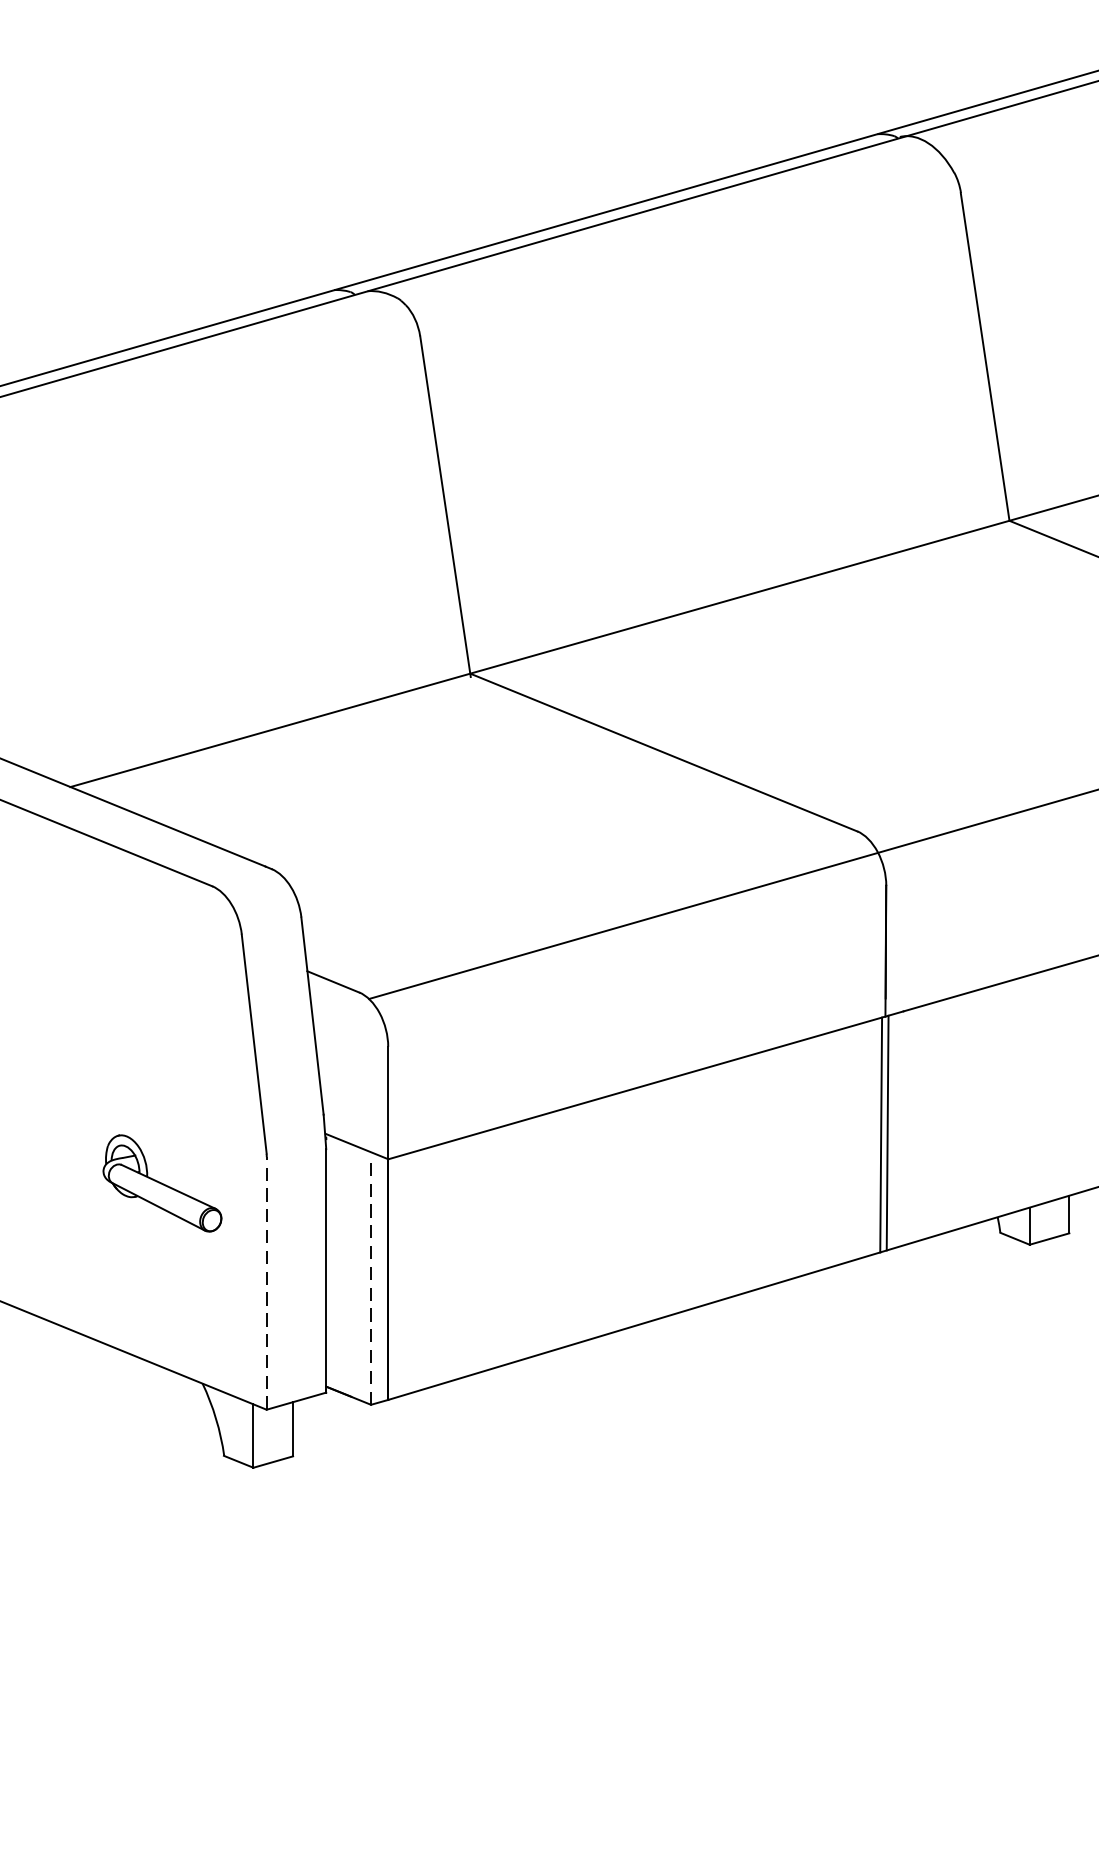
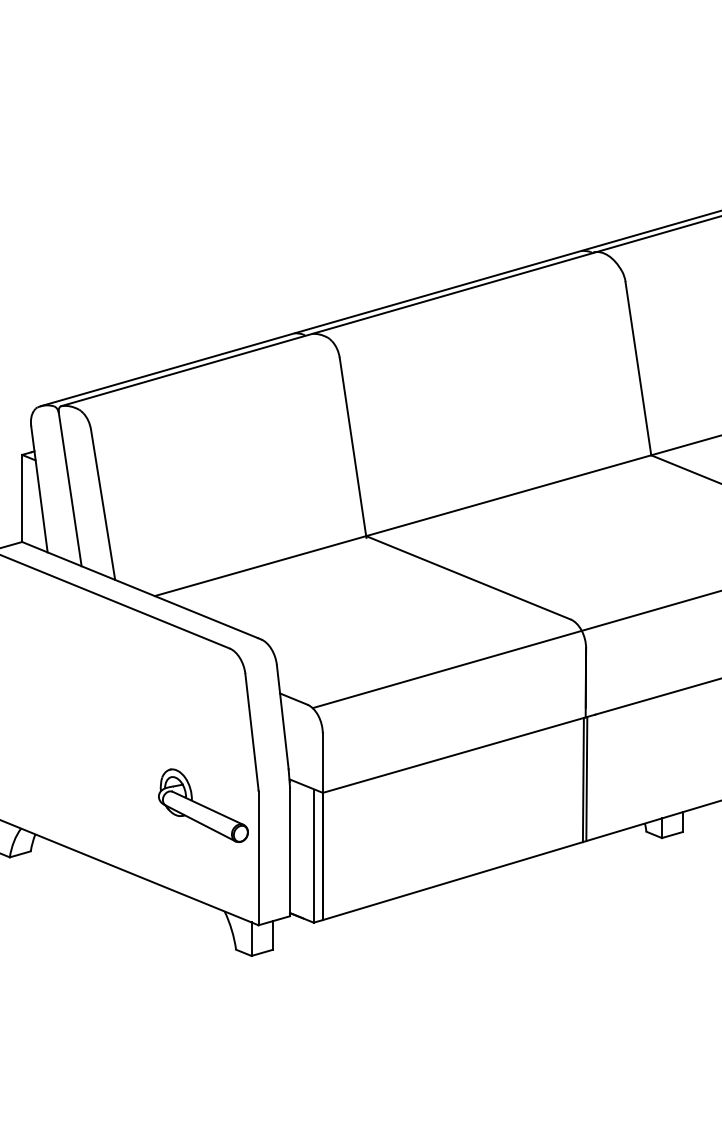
part: (162, 1183) -> (203, 805), size x1.43
line: (370, 1279) -> (313, 856), dashed -> solid
line: (266, 1283) -> (258, 858), dashed -> solid

